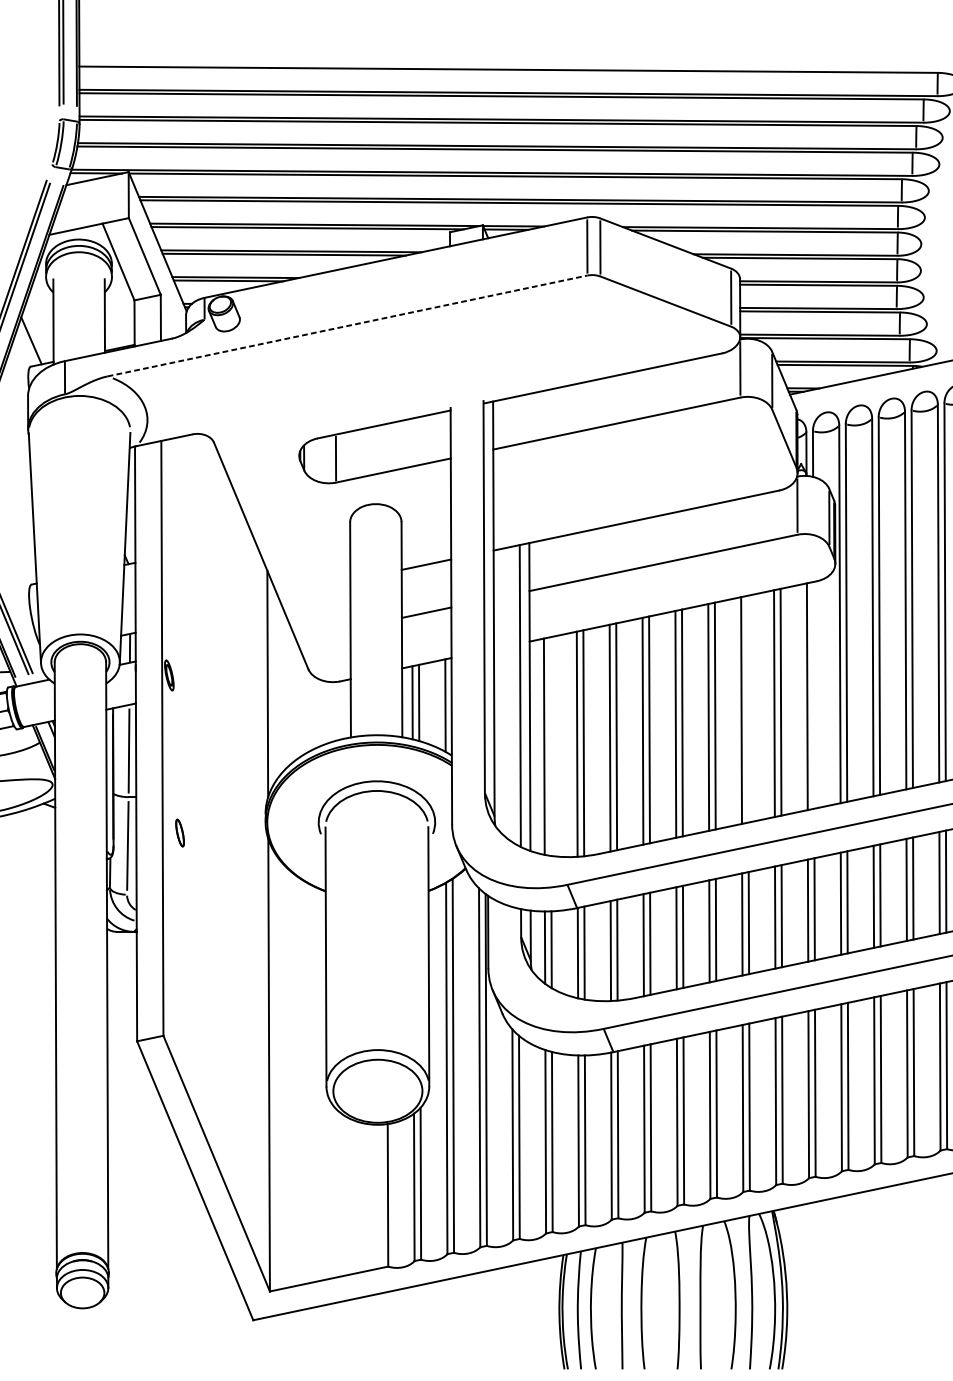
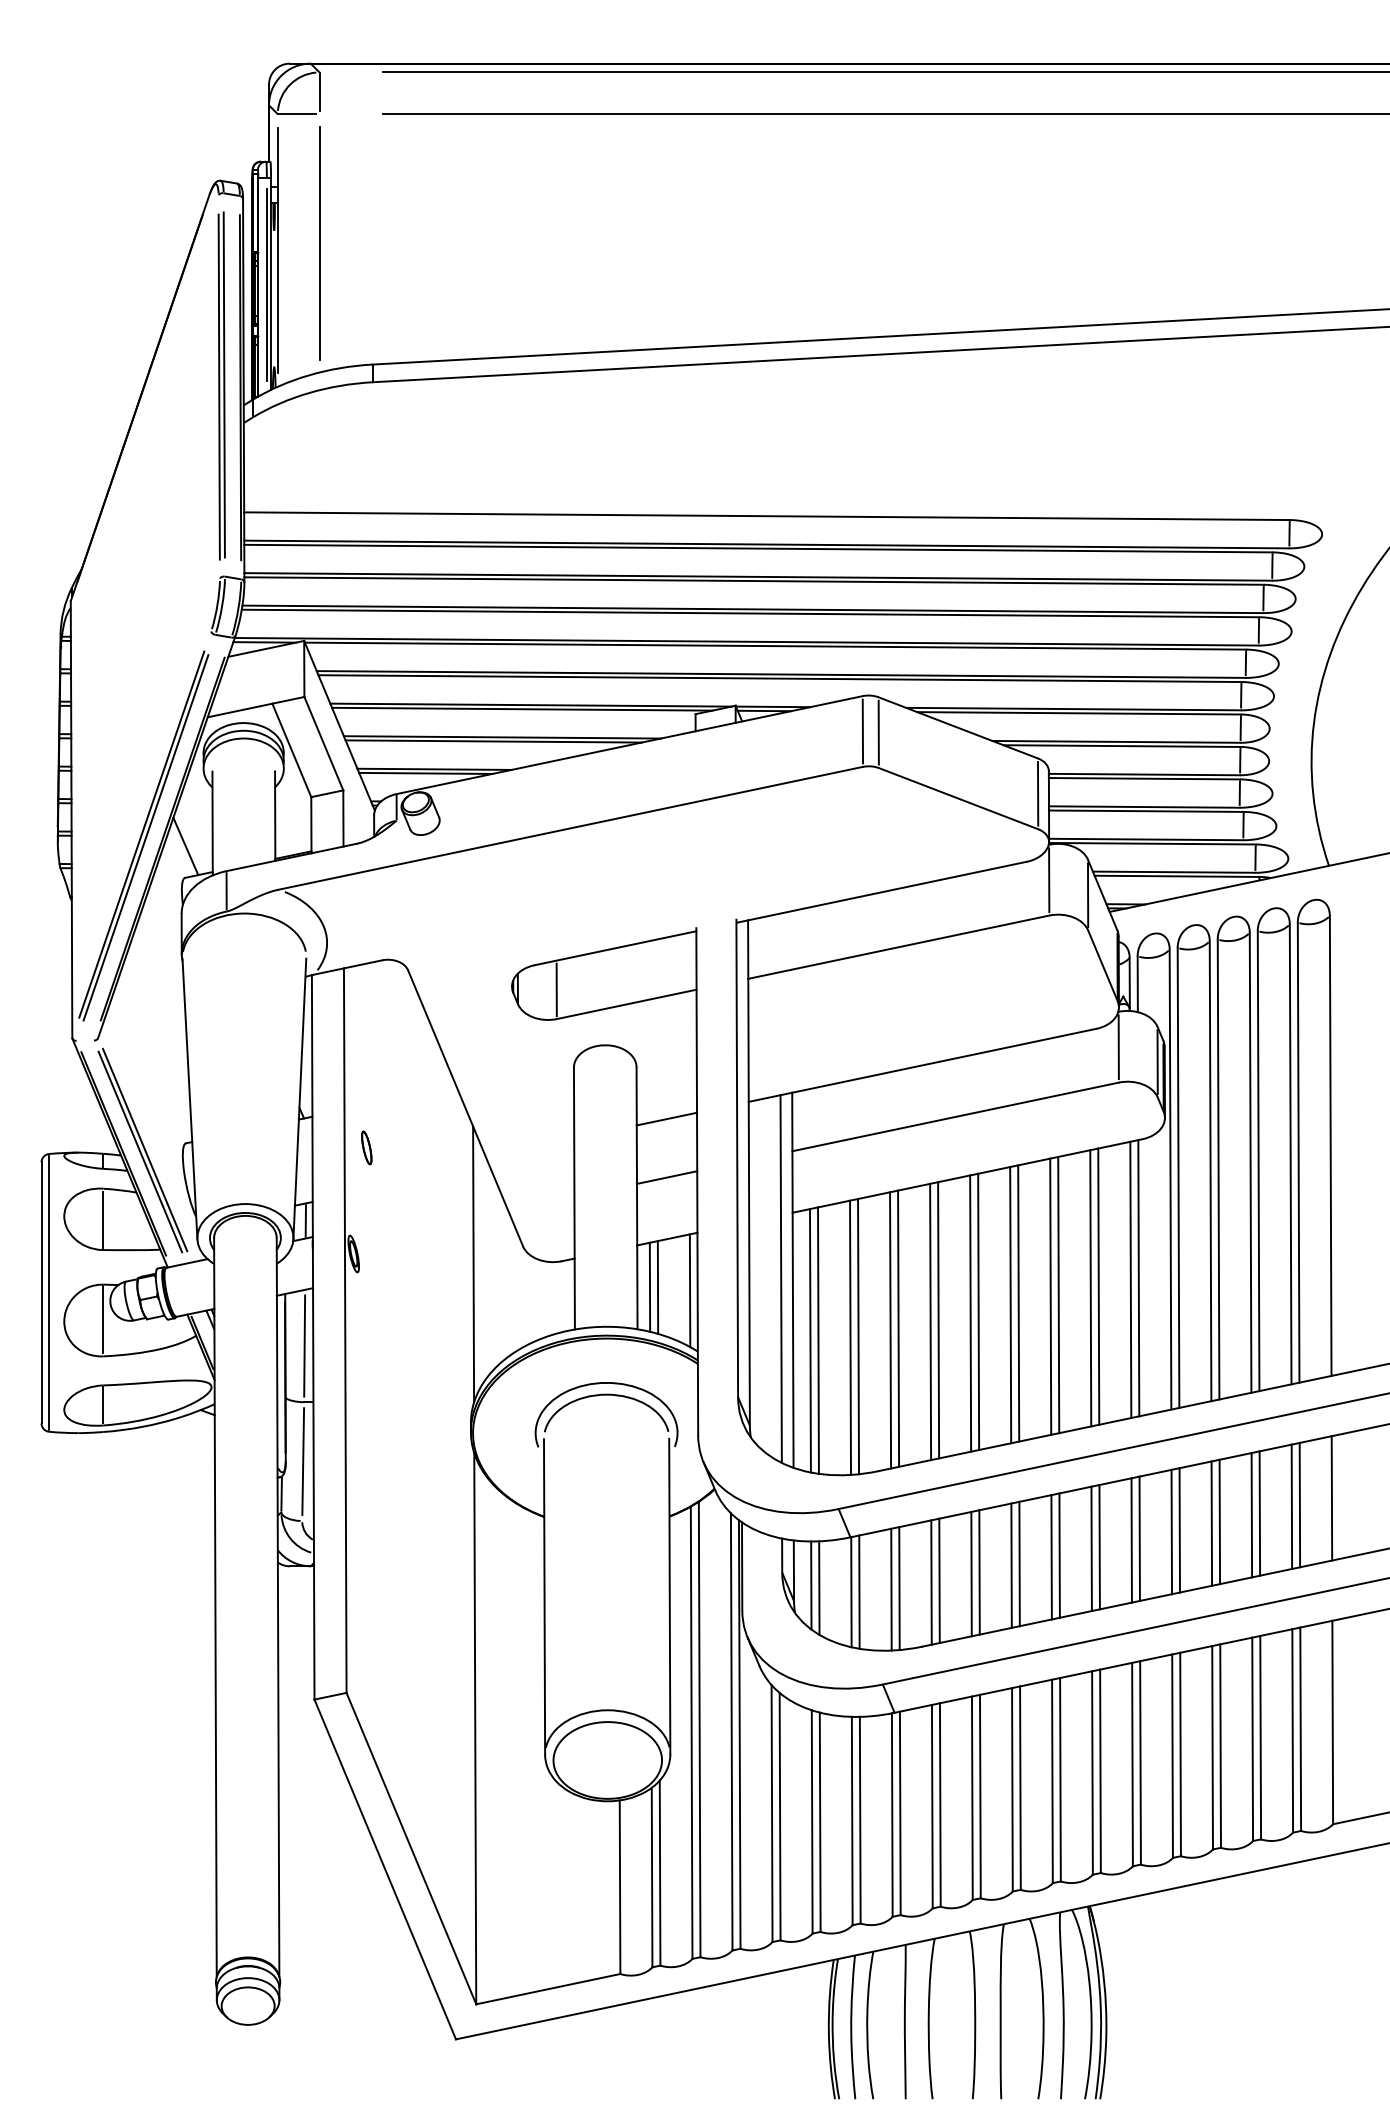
line: (347, 326) -> (570, 828), dashed -> solid
line: (813, 695) -> (1138, 1278), added
line: (747, 708) -> (1058, 1294), added
line: (550, 746) -> (818, 1340), added
part: (179, 832) -> (366, 1147), moved

